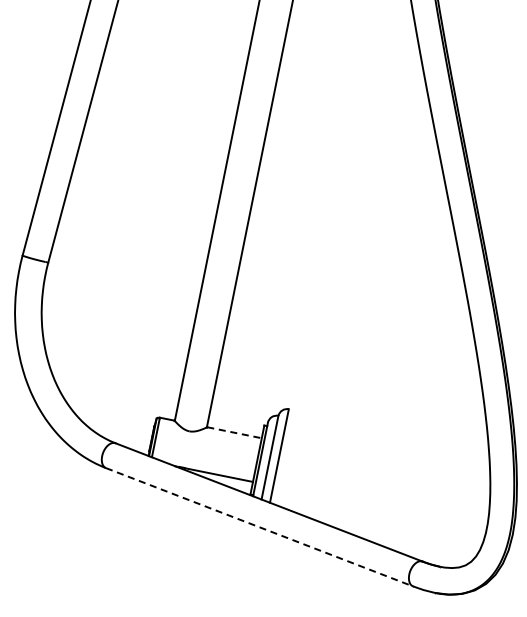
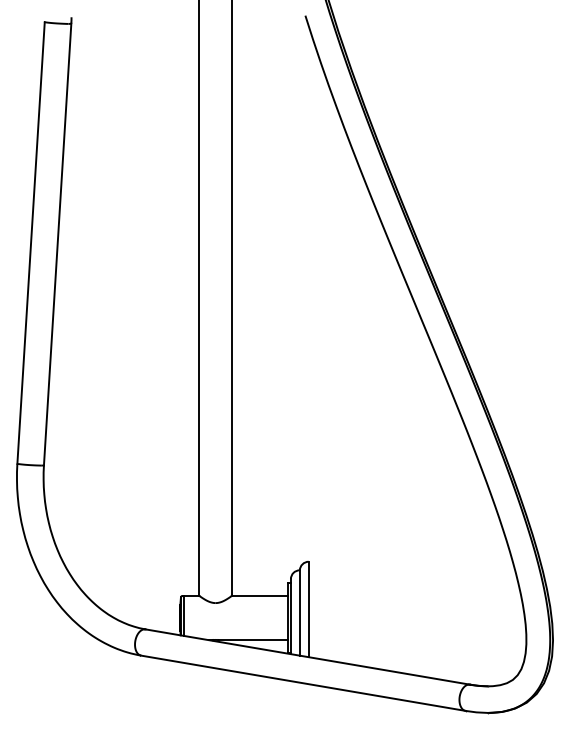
line: (234, 432) -> (260, 595), dashed -> solid
line: (259, 527) -> (303, 683), dashed -> solid

